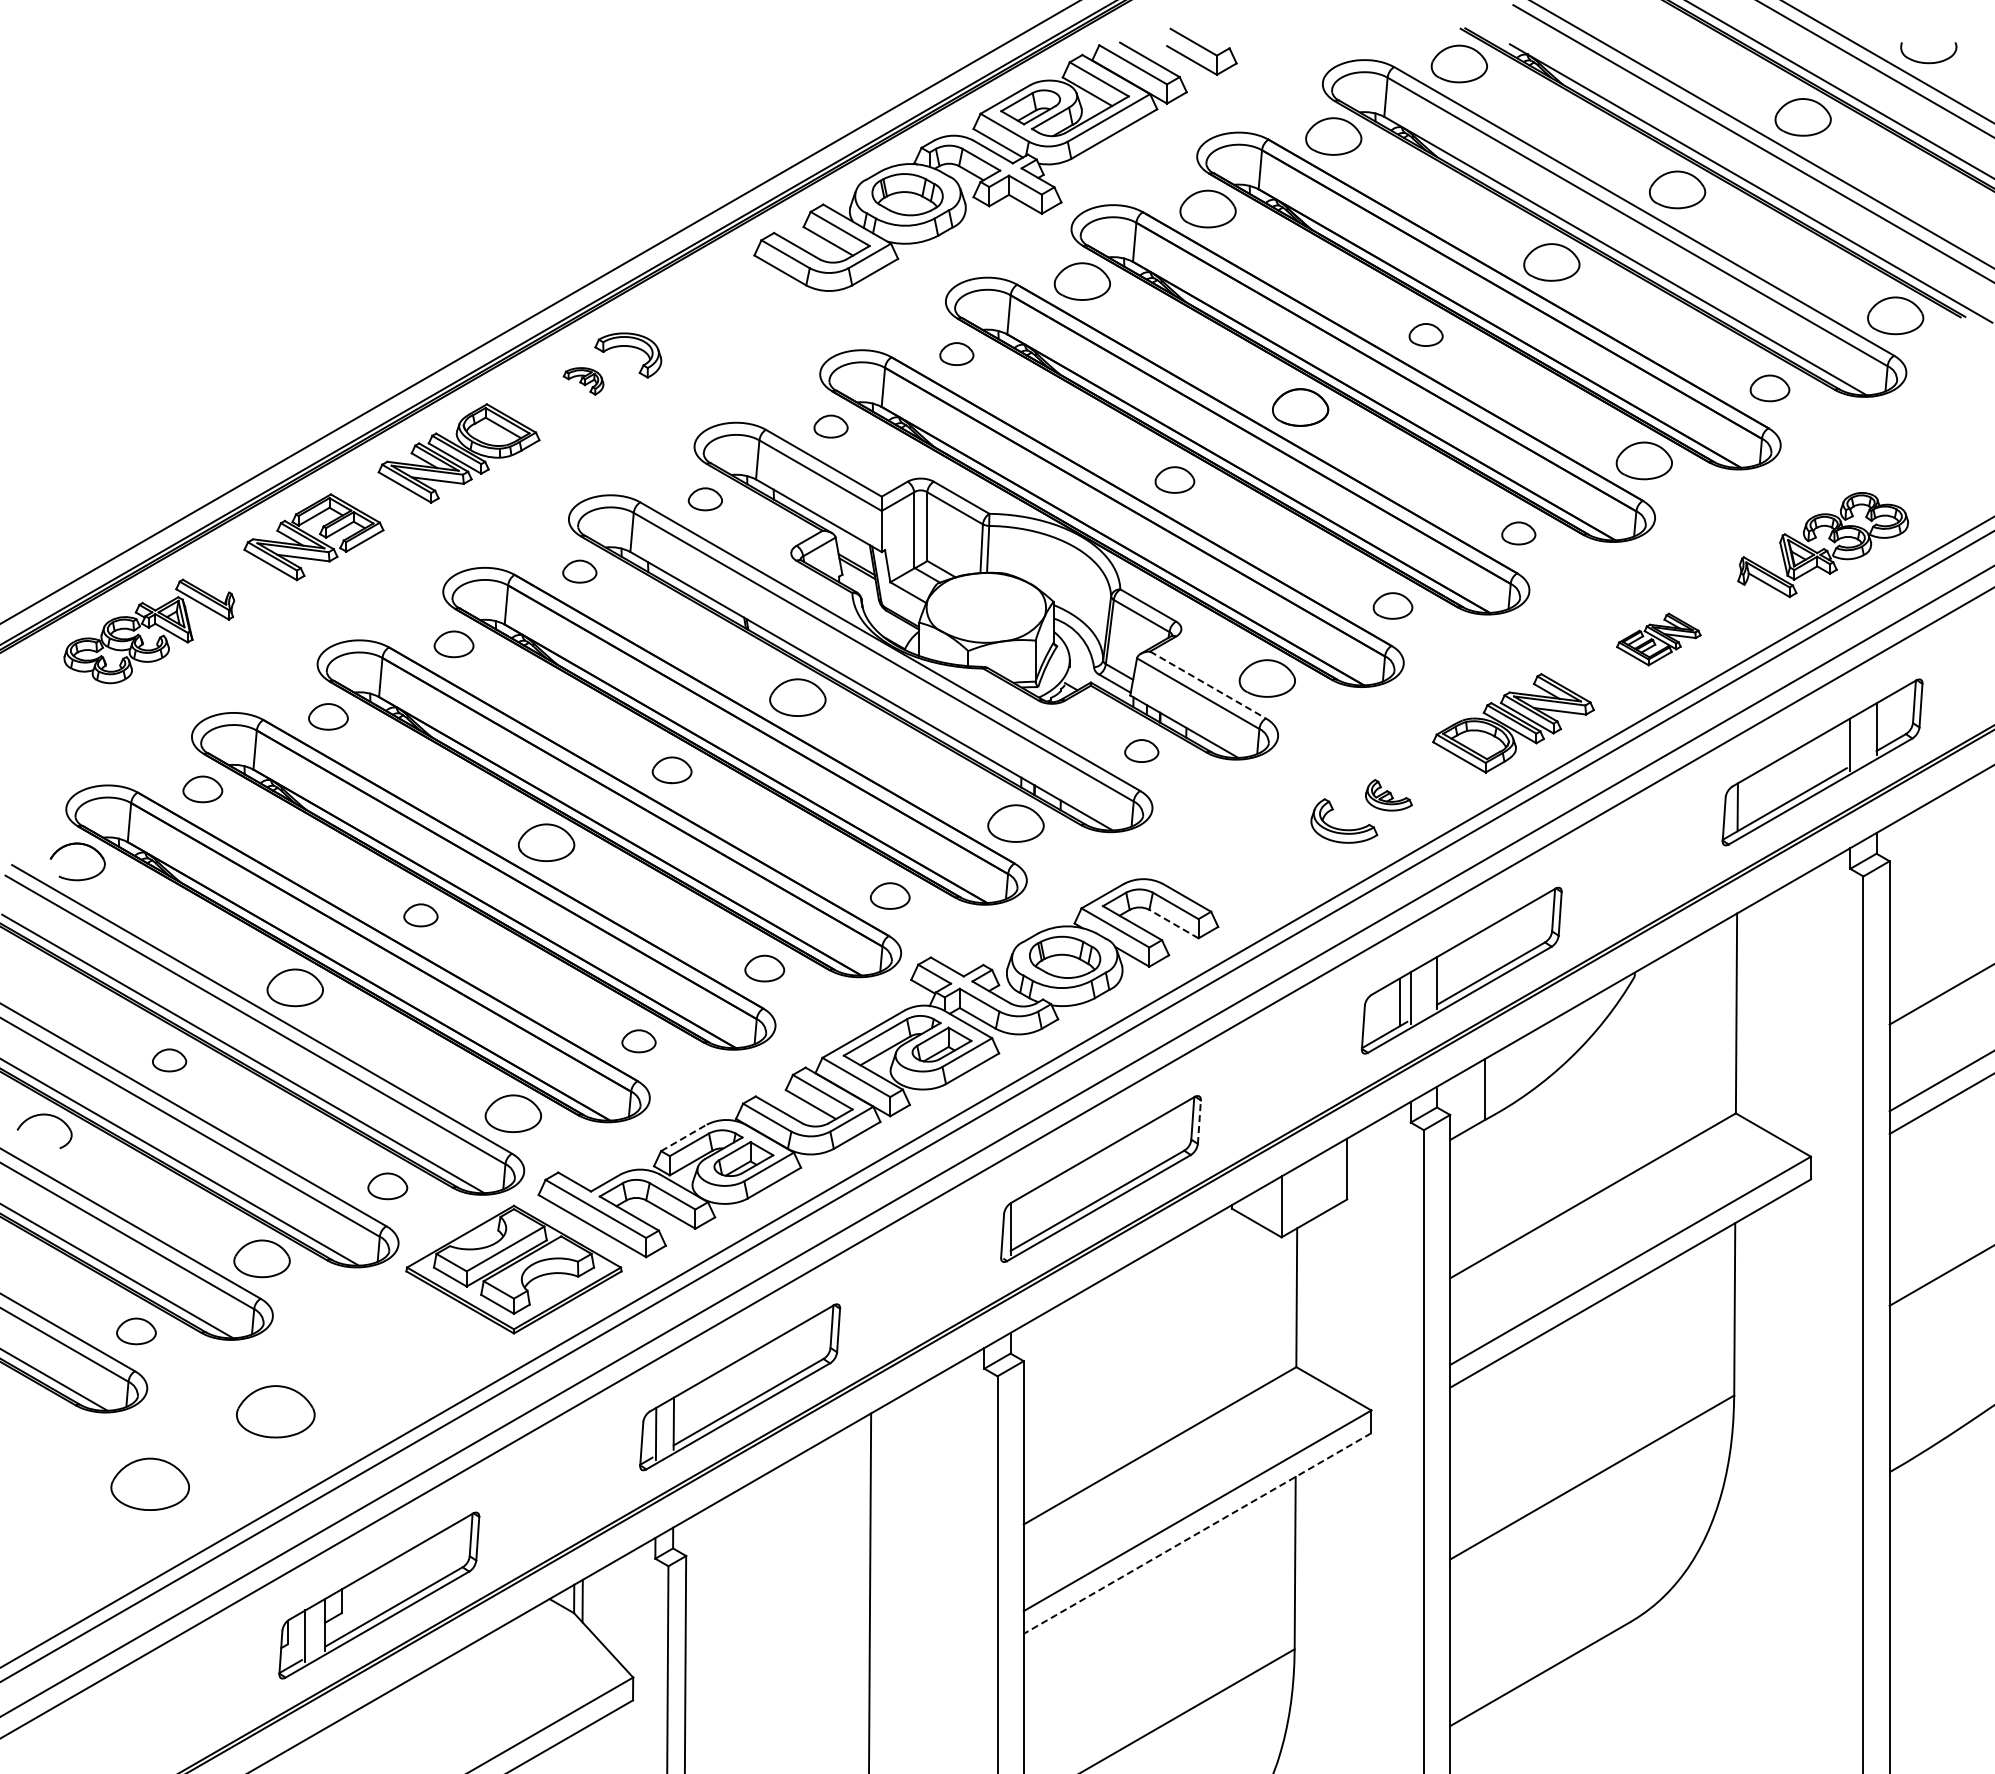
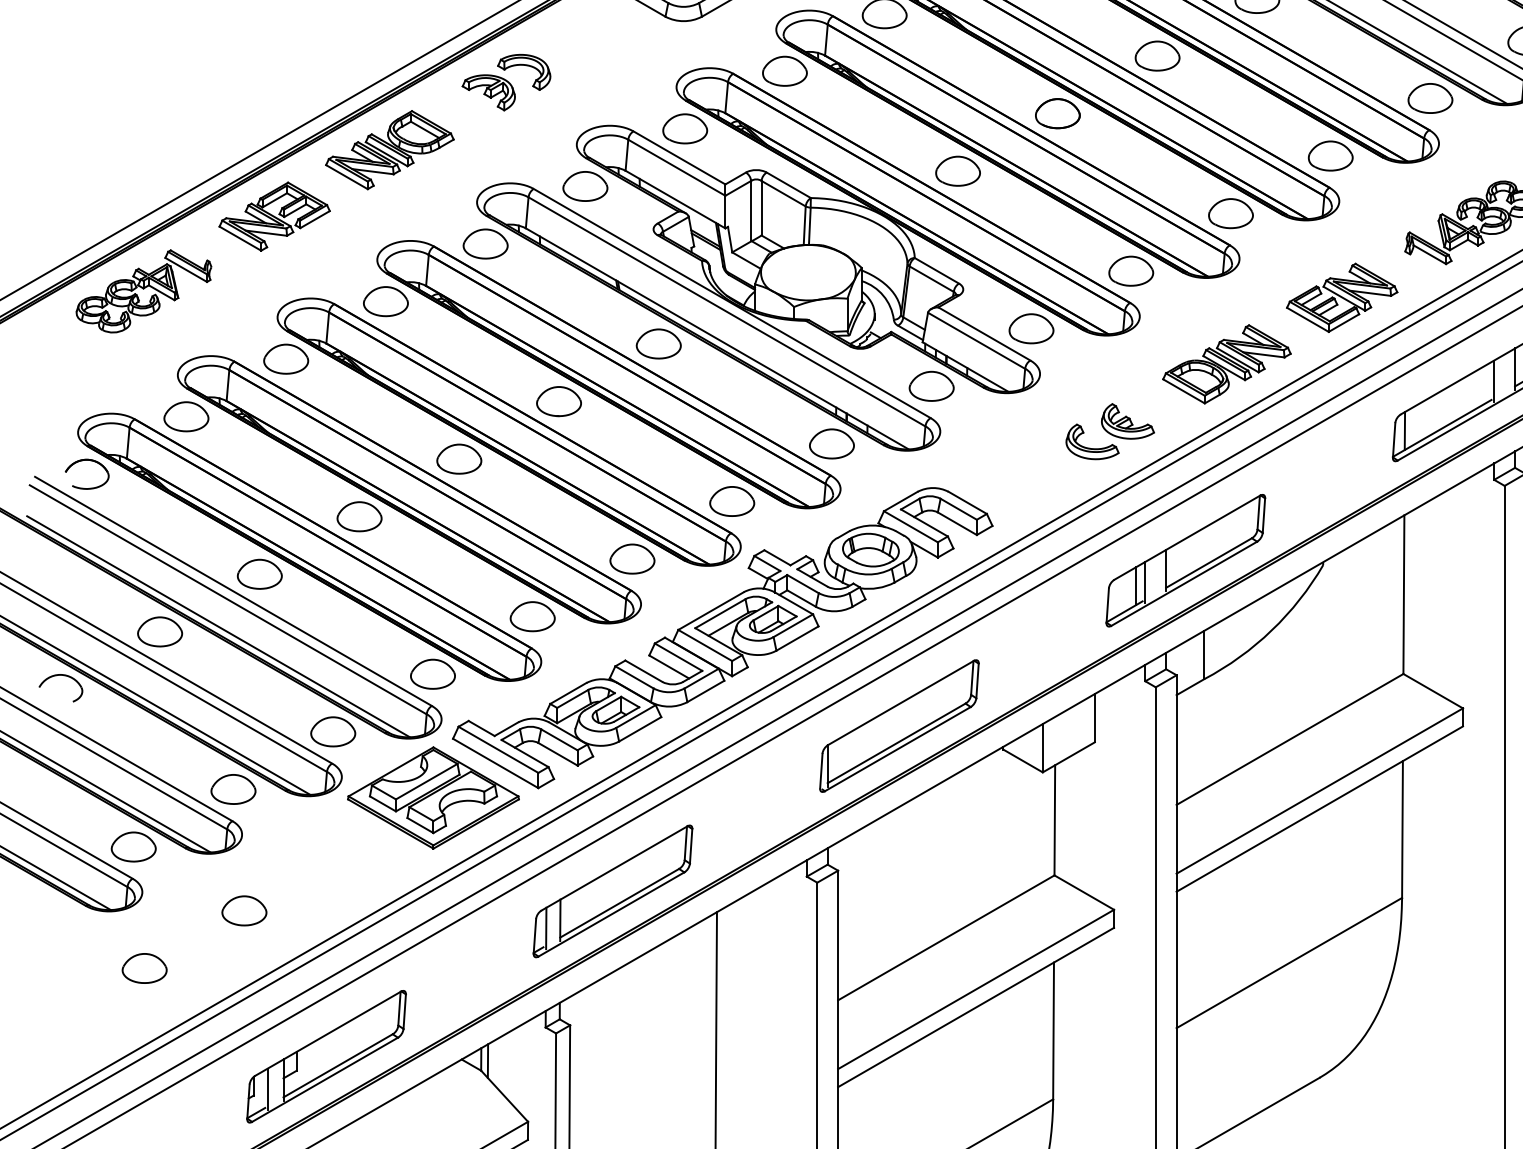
part: (1425, 334) -> (1157, 55), size x1.67
part: (956, 353) -> (784, 70), size x1.67
part: (583, 381) -> (488, 93), size x1.67
part: (1769, 388) -> (1430, 98), size x1.43
part: (830, 426) -> (684, 128), size x1.67
part: (1174, 479) -> (957, 170), size x1.43
part: (705, 499) -> (585, 186), size x1.67
part: (1518, 533) -> (1230, 213), size x1.67
part: (579, 571) -> (485, 243), size x1.67
part: (1392, 605) -> (1130, 270), size x1.43
part: (1658, 639) -> (1341, 297), size x1.67
part: (453, 644) -> (385, 301), size x1.43
line: (1208, 685) -> (984, 334), dashed -> solid
part: (328, 716) -> (286, 358), size x1.43
part: (1141, 750) -> (931, 385), size x1.67
part: (671, 770) -> (558, 401), size x1.43
part: (202, 789) -> (186, 416), size x1.43
part: (1388, 795) -> (1127, 421), size x1.43
part: (889, 895) -> (731, 501), size x1.43
part: (420, 915) -> (359, 516), size x1.67
line: (1173, 923) -> (956, 523), dashed -> solid
part: (764, 968) -> (632, 558), size x1.43
part: (638, 1041) -> (532, 616), size x1.67
part: (169, 1060) -> (160, 632), size x1.67
line: (1199, 1122) -> (977, 681), dashed -> solid
line: (684, 1137) -> (568, 693), dashed -> solid
part: (387, 1186) -> (333, 732), size x1.43
part: (136, 1331) -> (133, 847), size x1.43
part: (275, 1411) -> (244, 910), size x0.71
part: (149, 1484) -> (144, 968), size x0.71
line: (1197, 1533) -> (976, 1007), dashed -> solid

